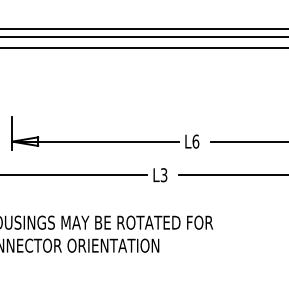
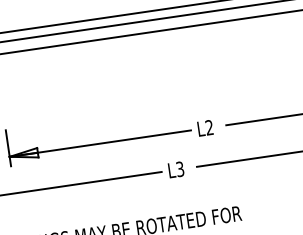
text: (195, 141) -> (209, 127), L6 -> L2

